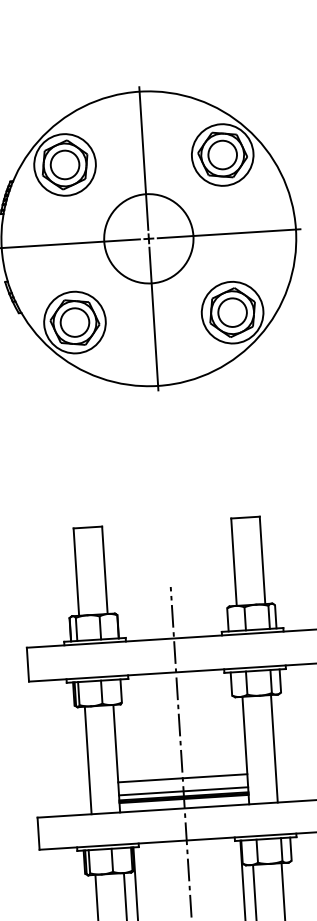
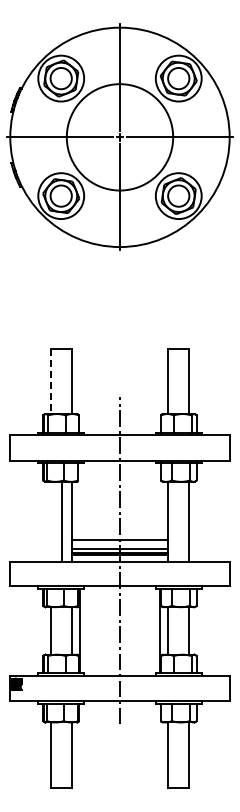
circle: (148, 239) -> (119, 137), size x1.6
line: (76, 572) -> (50, 381), solid -> dashed
line: (88, 759) -> (61, 521), moved

